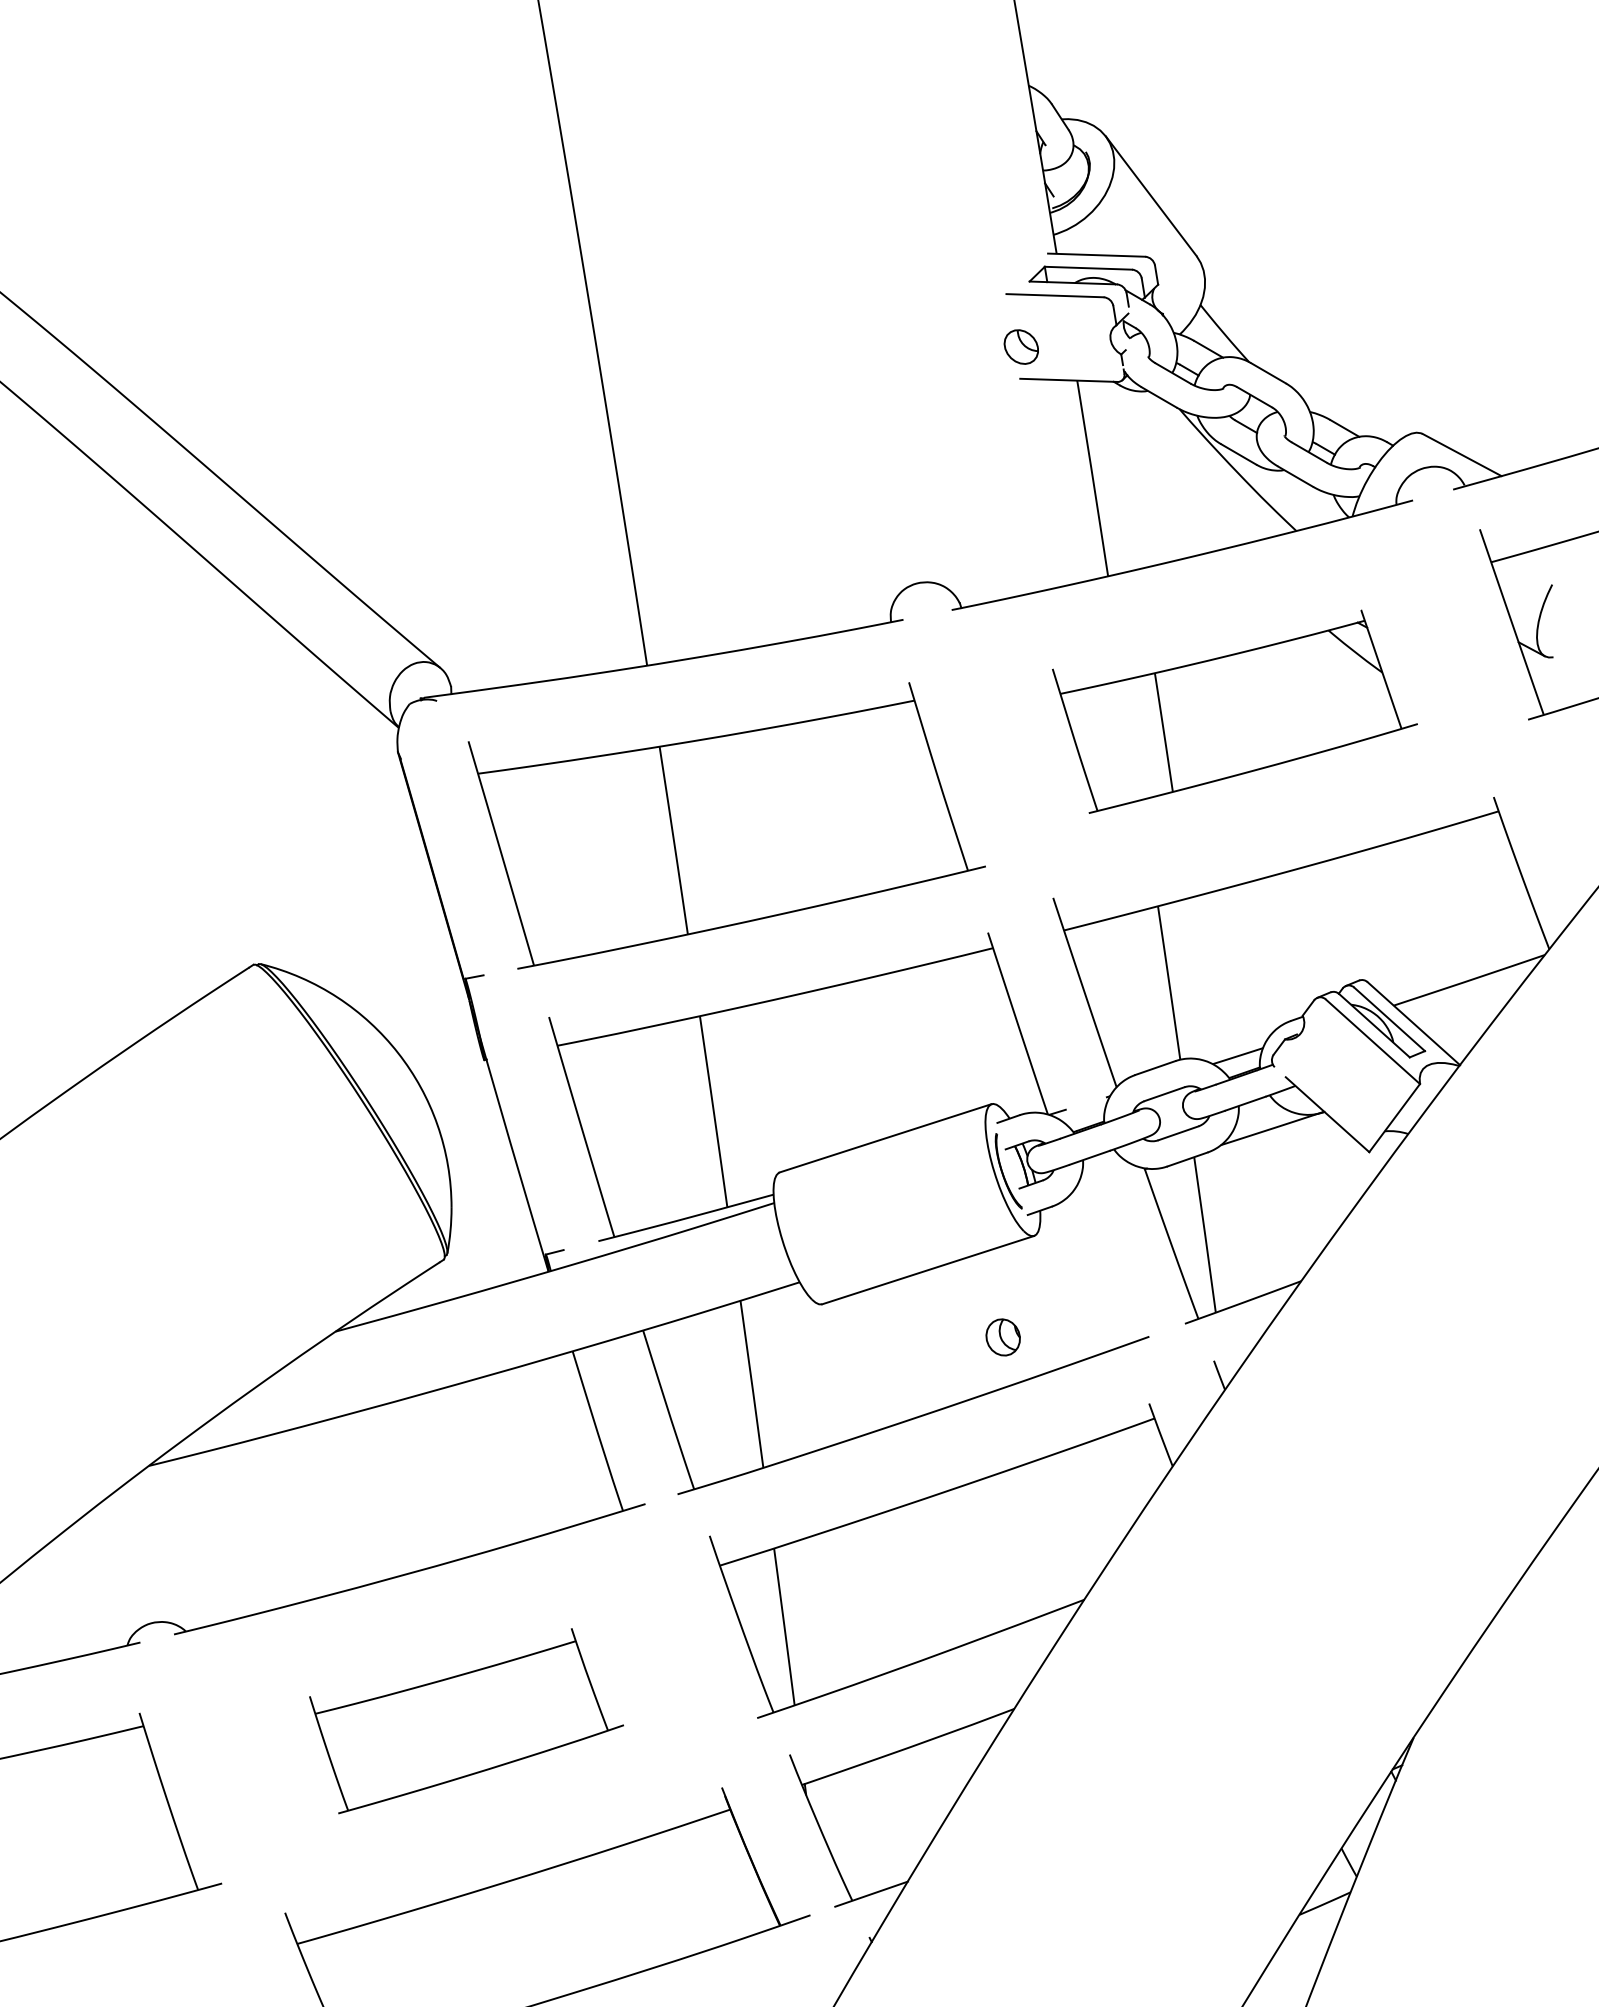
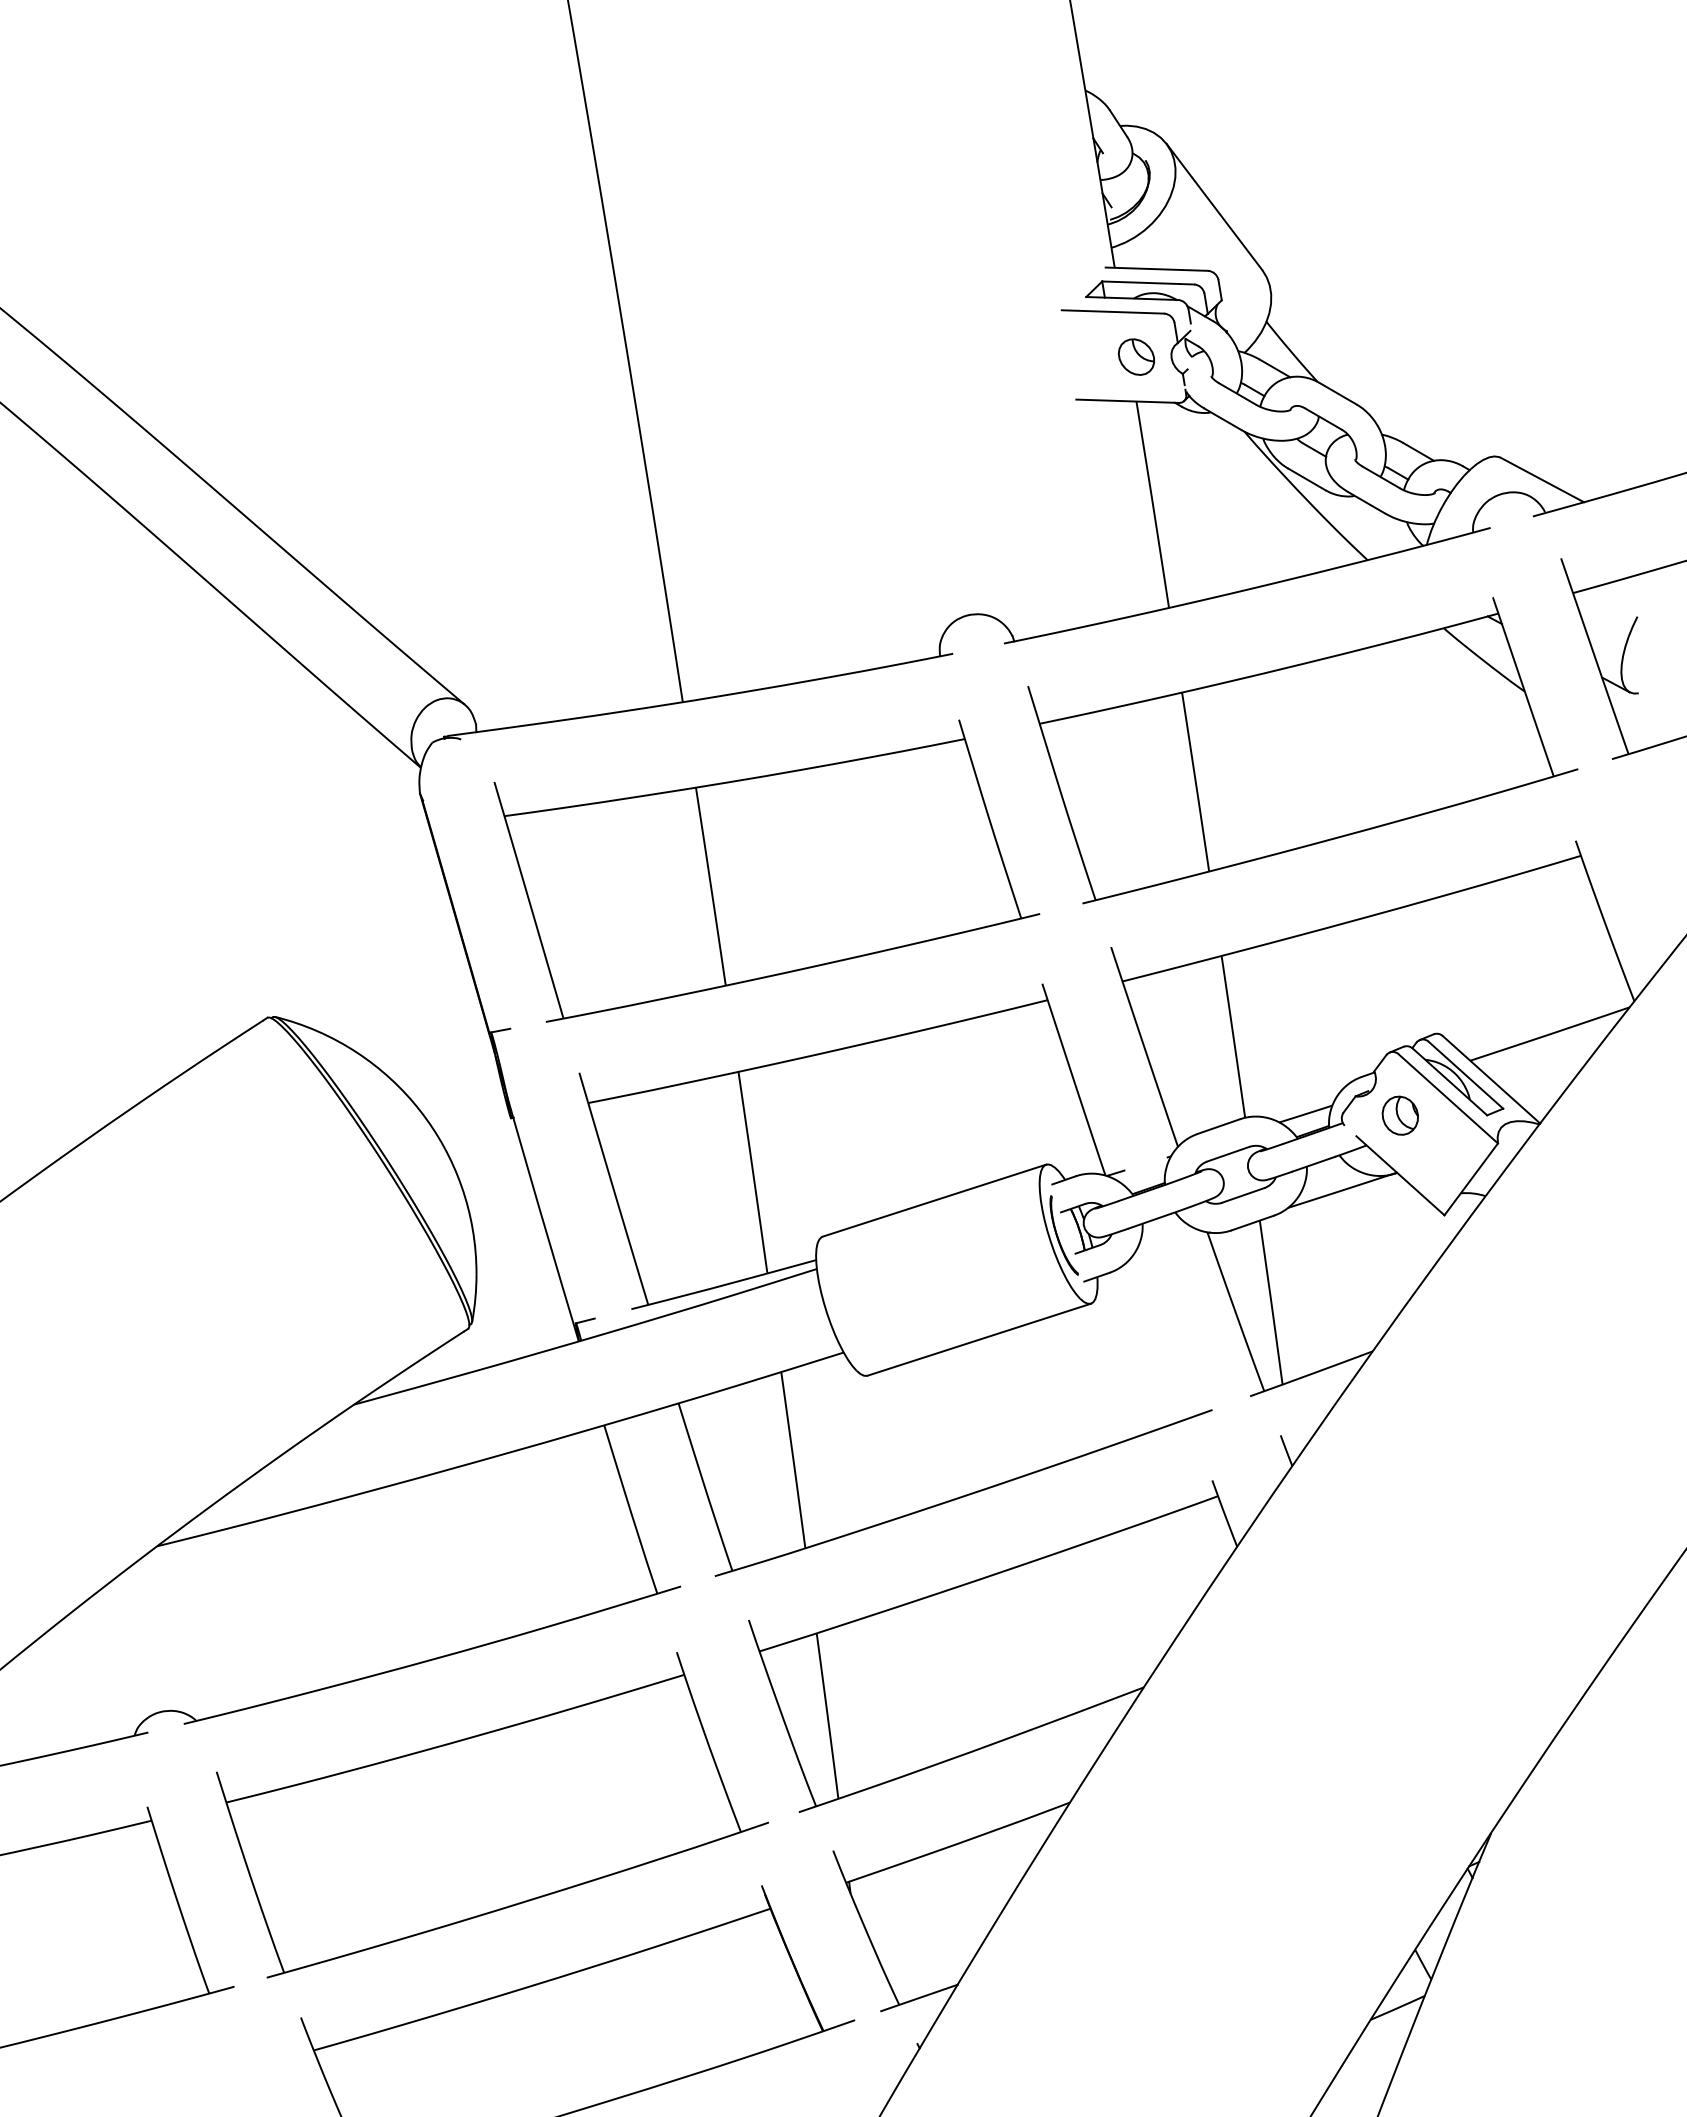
part: (1020, 346) -> (1135, 356), moved
part: (1234, 711) -> (1302, 750), size x1.43
part: (1002, 1337) -> (1399, 1115), moved
part: (466, 1721) -> (492, 1815), size x1.67

